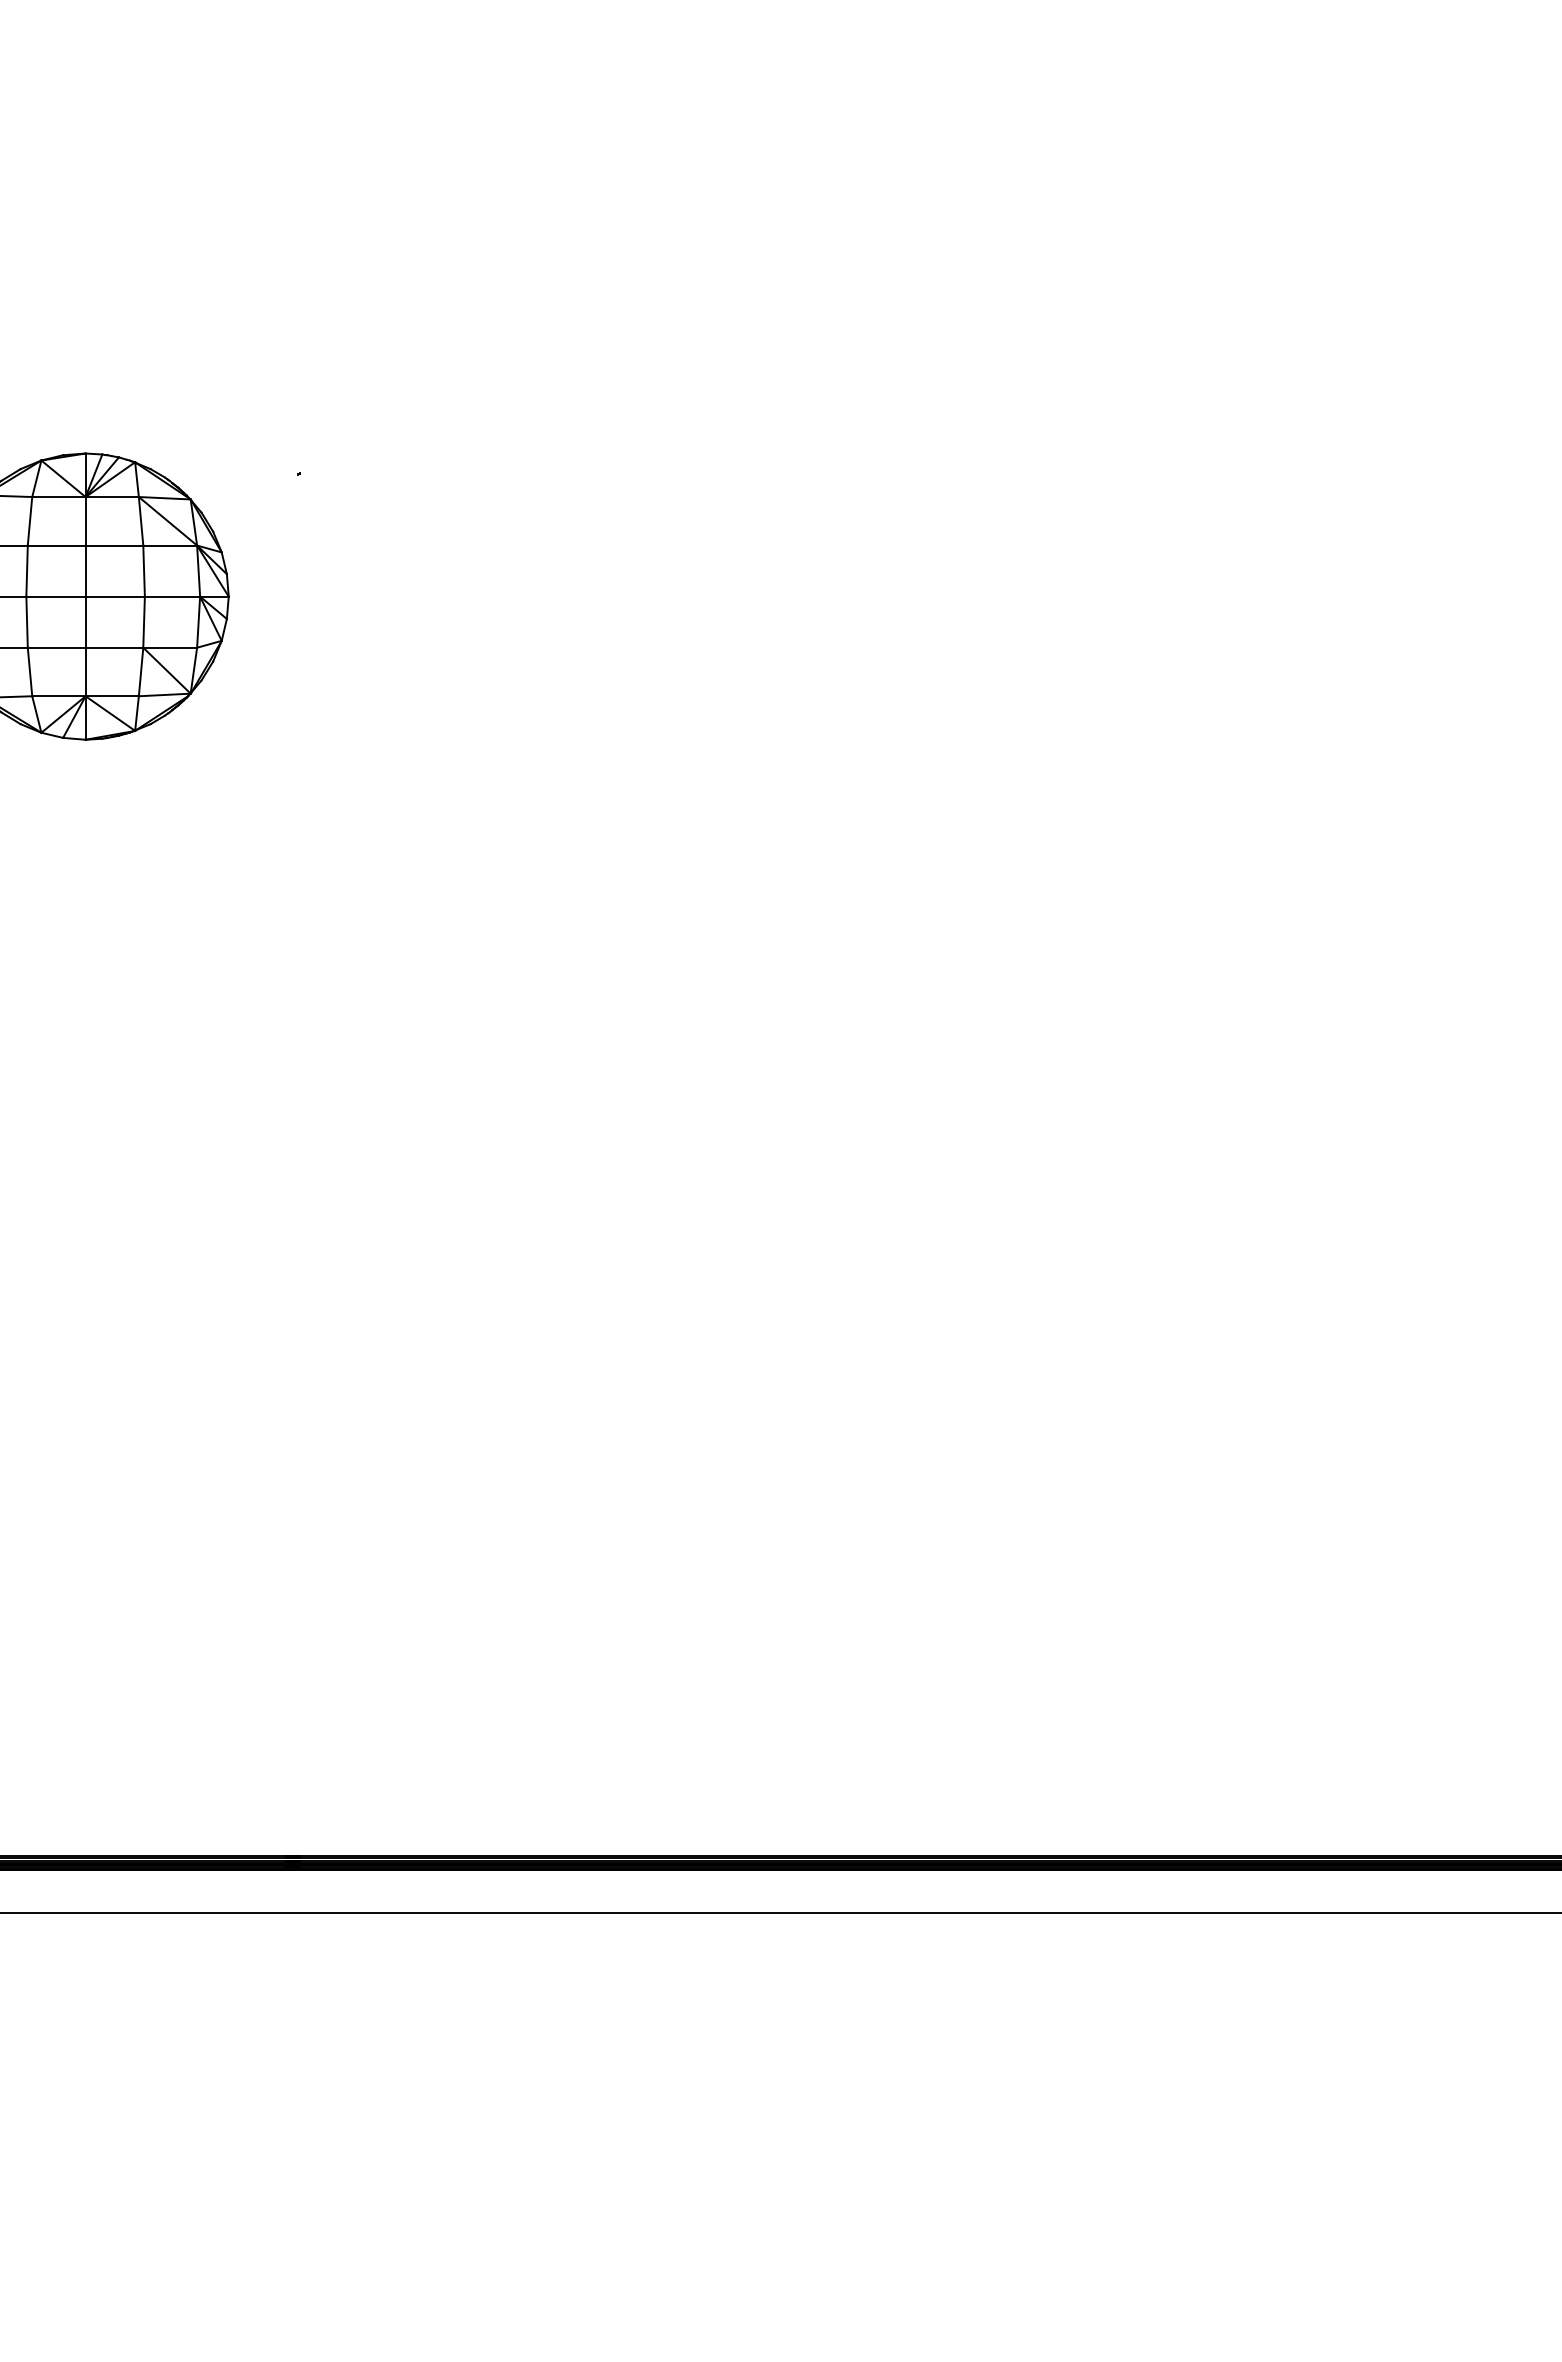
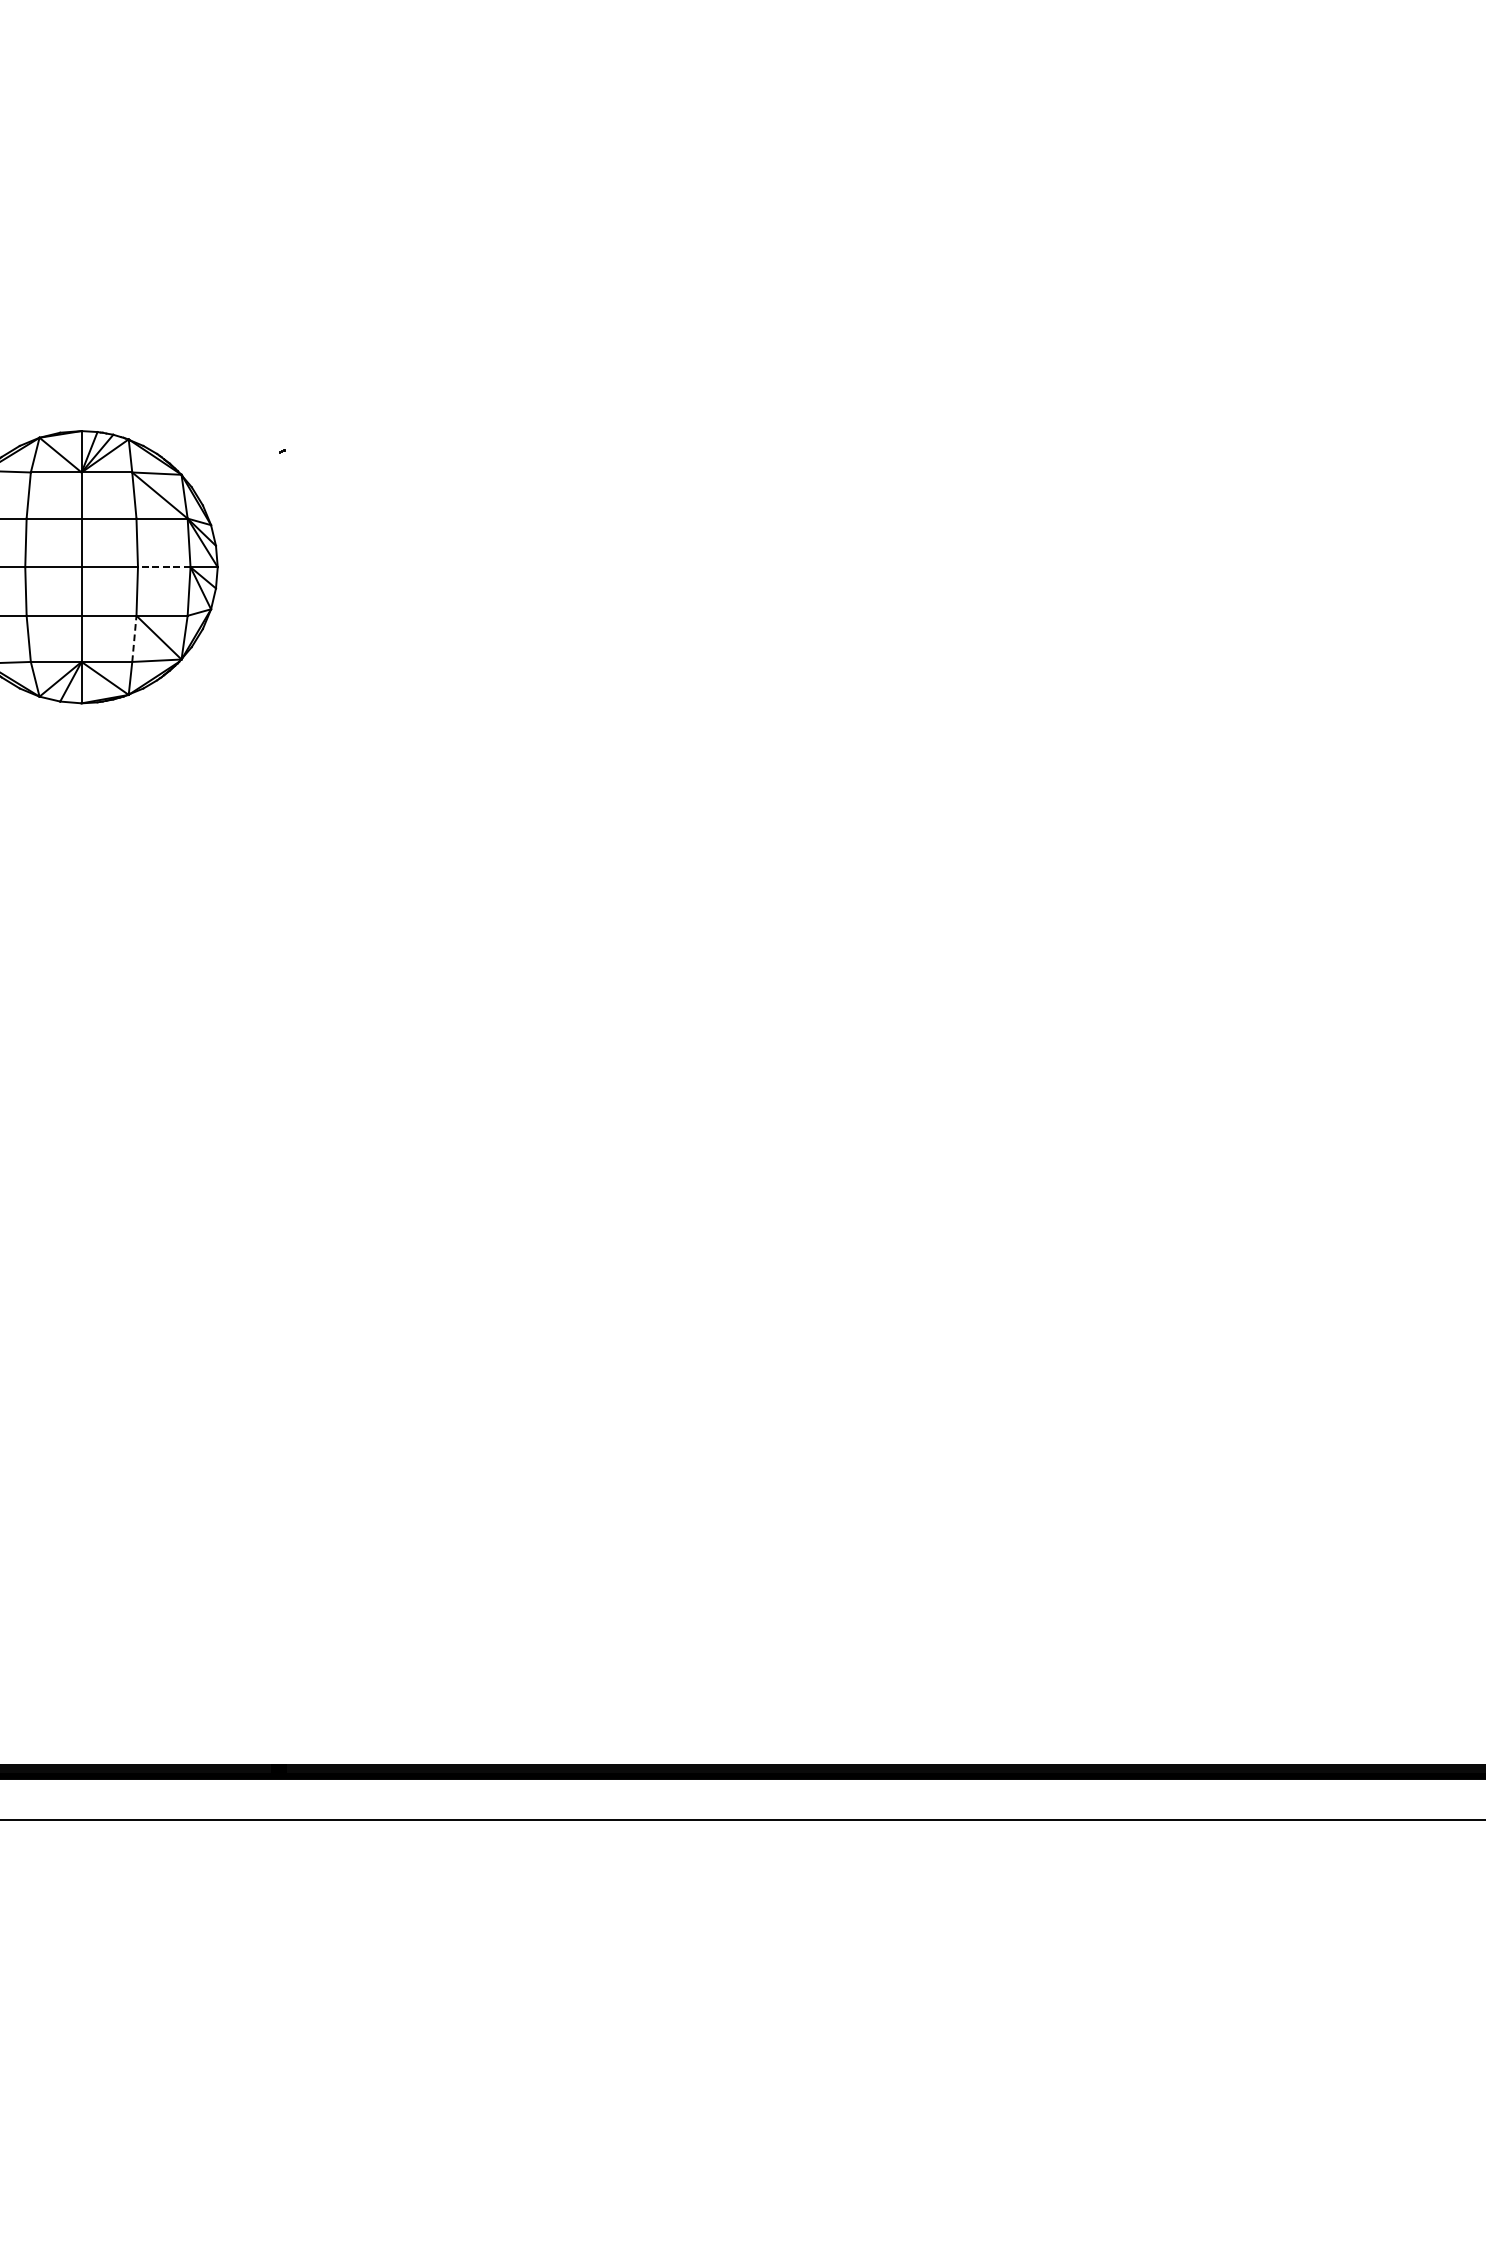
line: (172, 596) -> (164, 567), solid -> dashed
line: (141, 671) -> (134, 638), solid -> dashed

